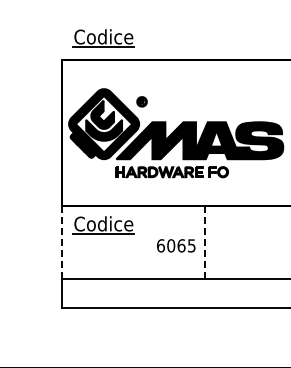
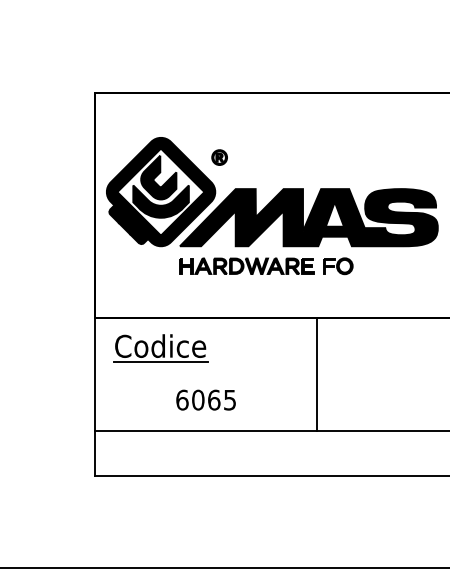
part: (103, 38) -> (160, 59), removed
line: (61, 241) -> (95, 373), dashed -> solid
line: (205, 241) -> (317, 373), dashed -> solid
text: (176, 245) -> (206, 399), moved

